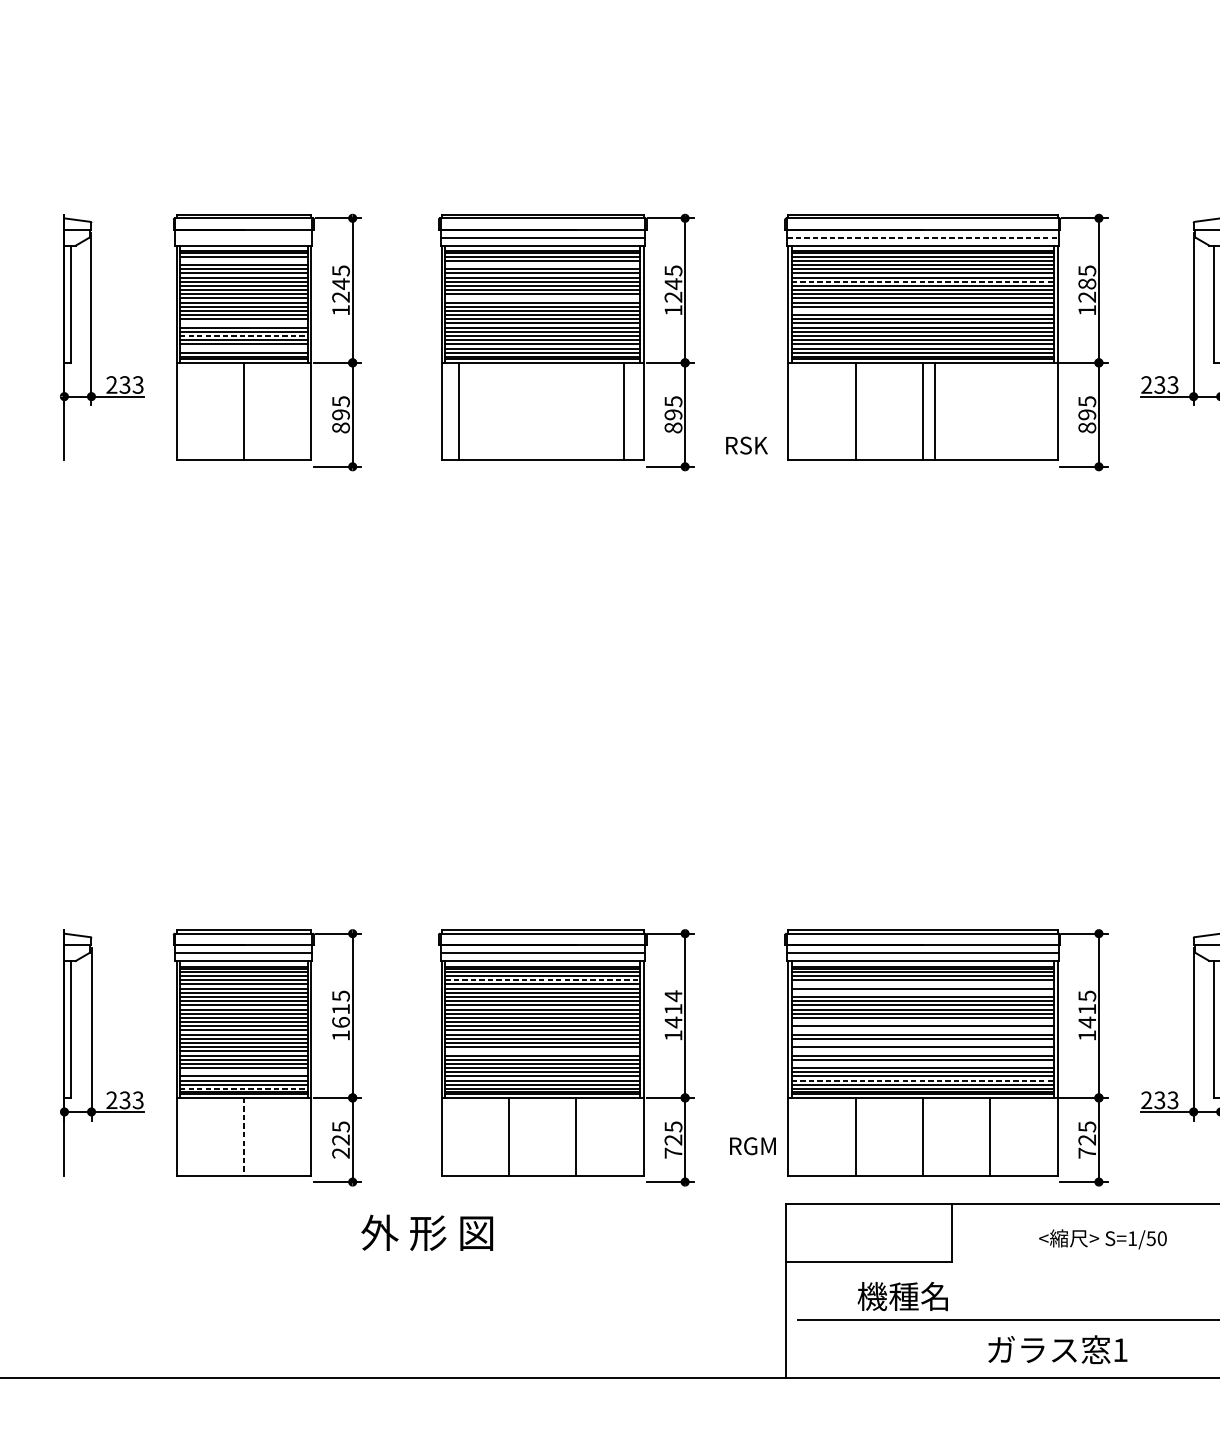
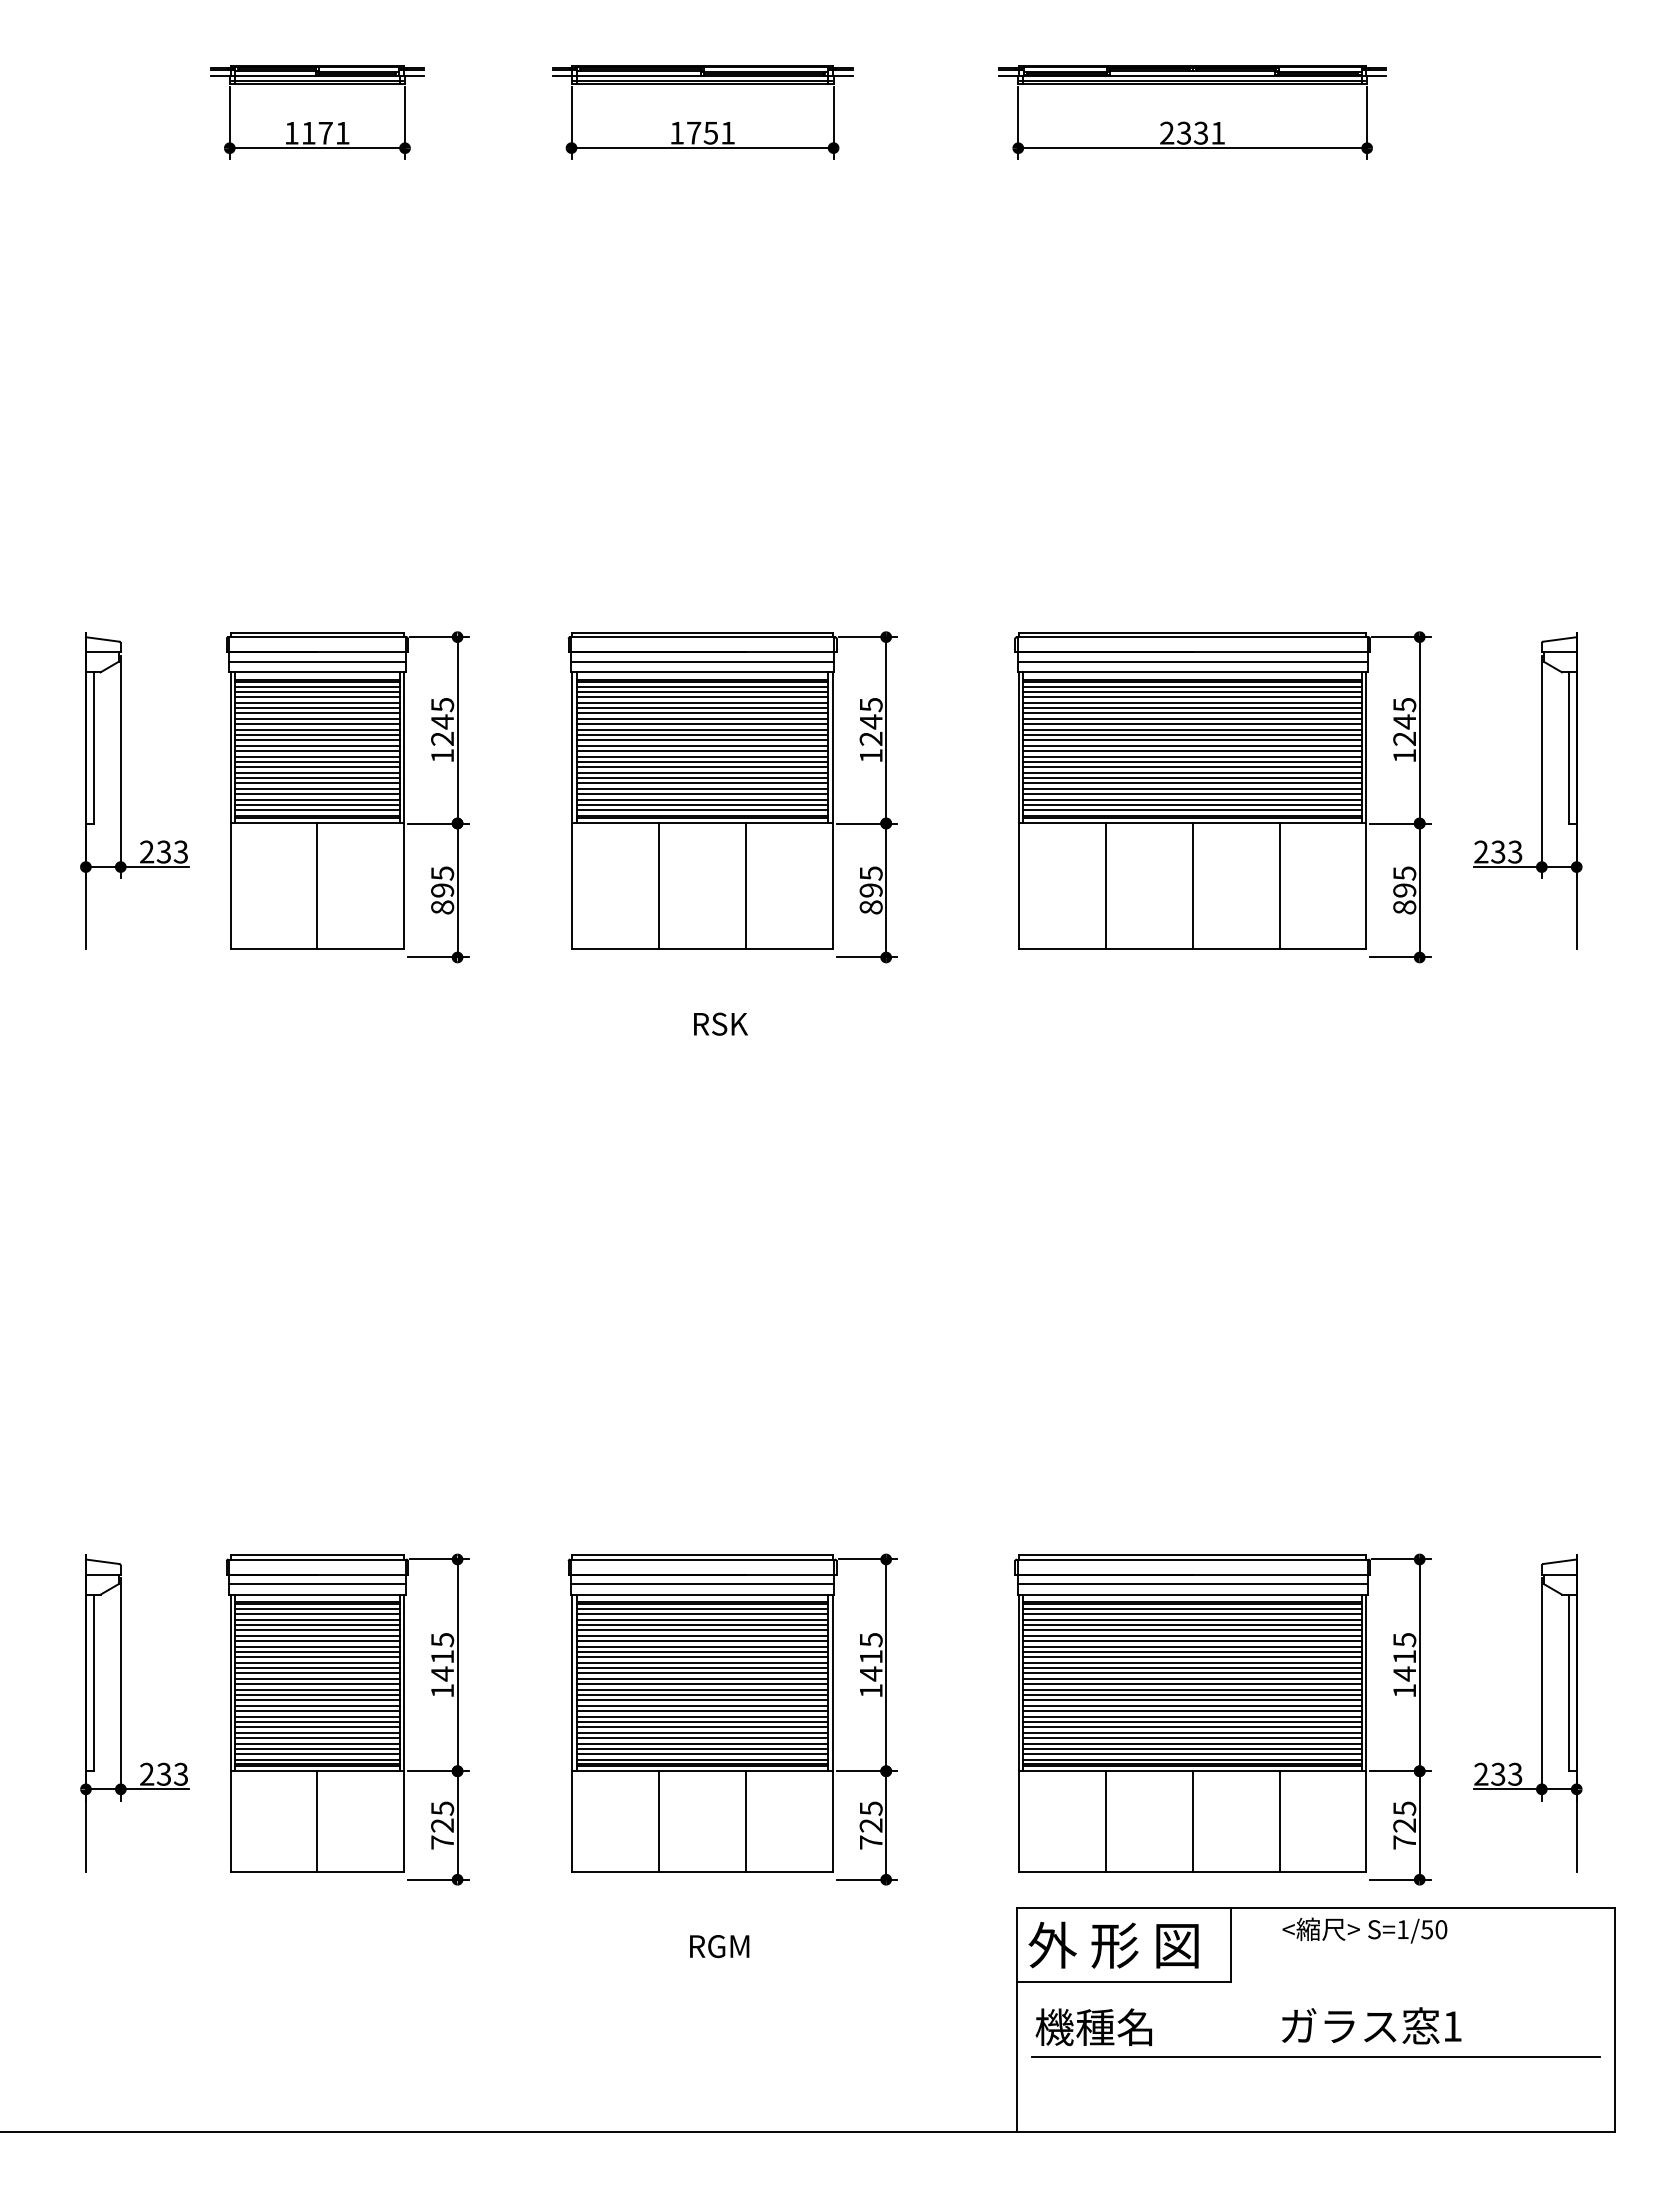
line: (244, 237) -> (317, 661), added
line: (923, 237) -> (1193, 661), dashed -> solid
line: (243, 260) -> (316, 691), added
line: (542, 265) -> (702, 697), added
line: (923, 281) -> (1193, 718), dashed -> solid
text: (1087, 283) -> (1404, 721), 1285 -> 1245
line: (542, 298) -> (702, 740), added
line: (922, 310) -> (1192, 756), added
line: (243, 323) -> (316, 772), added
line: (244, 335) -> (317, 788), dashed -> solid
line: (243, 348) -> (316, 805), added
line: (459, 411) -> (659, 886), moved
line: (624, 411) -> (746, 886), moved
line: (935, 411) -> (1279, 886), moved
text: (746, 445) -> (720, 1023), moved
line: (542, 980) -> (702, 1619), dashed -> solid
line: (922, 984) -> (1192, 1624), added
line: (922, 992) -> (1192, 1635), added
text: (673, 995) -> (871, 1639), 1414 -> 1415
text: (341, 1022) -> (442, 1673), 1615 -> 1415
line: (922, 1022) -> (1192, 1673), added
line: (922, 1030) -> (1192, 1684), added
line: (922, 1043) -> (1192, 1700), added
line: (542, 1051) -> (702, 1711), added
line: (922, 1051) -> (1192, 1711), added
line: (922, 1064) -> (1192, 1727), added
line: (243, 1072) -> (316, 1738), added
line: (923, 1080) -> (1193, 1748), dashed -> solid
line: (244, 1088) -> (317, 1759), dashed -> solid
line: (244, 1136) -> (317, 1821), dashed -> solid
text: (752, 1146) -> (719, 1946), moved
text: (341, 1153) -> (442, 1842), 225 -> 725
text: (427, 1232) -> (1113, 1944), moved
text: (1102, 1239) -> (1364, 1930), moved
text: (902, 1296) -> (1093, 2027), moved
text: (1057, 1349) -> (1371, 2025), moved

